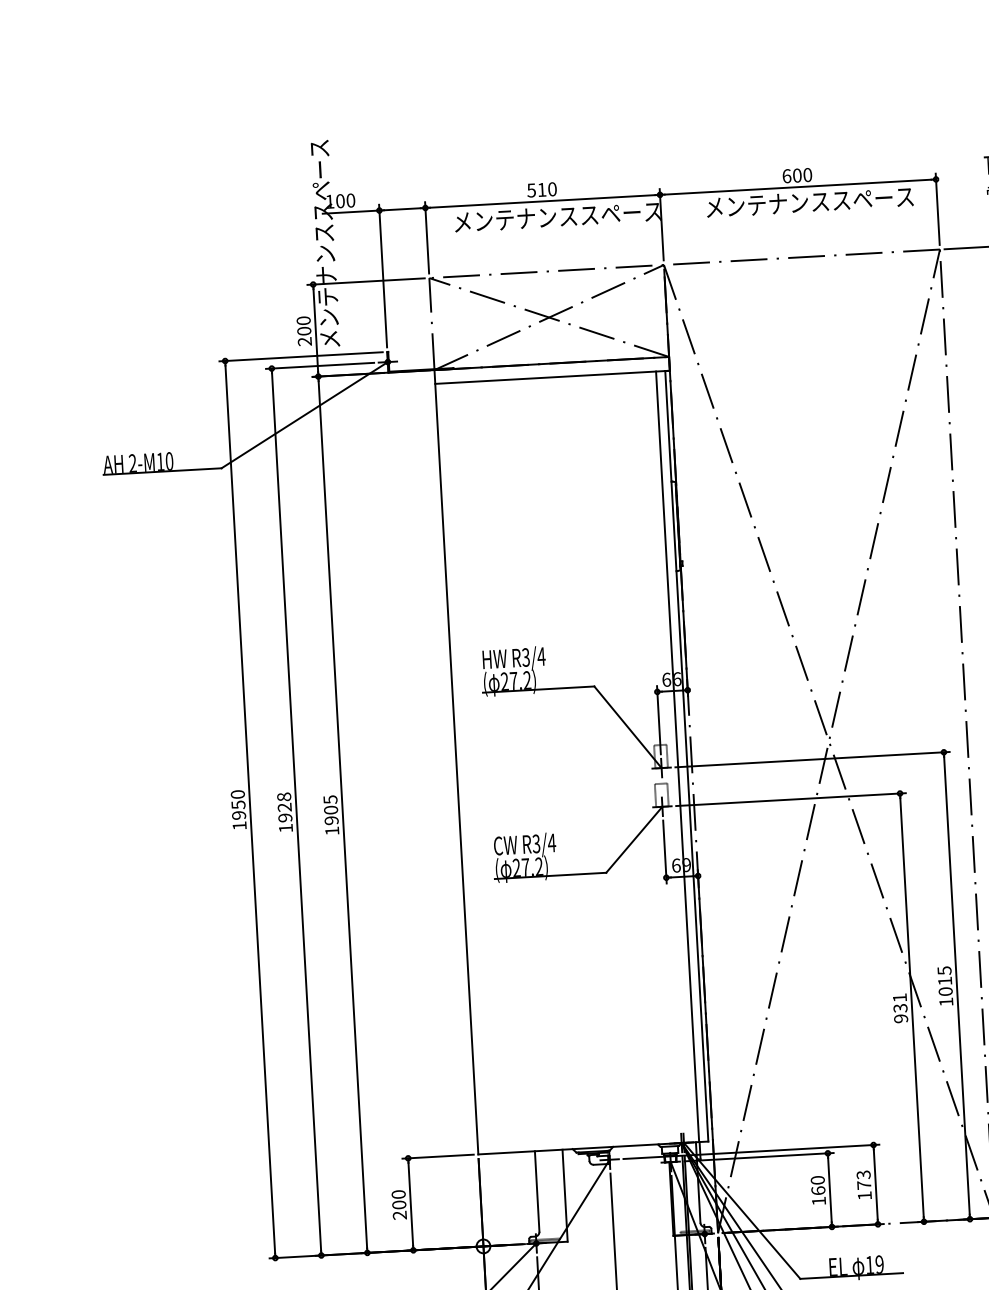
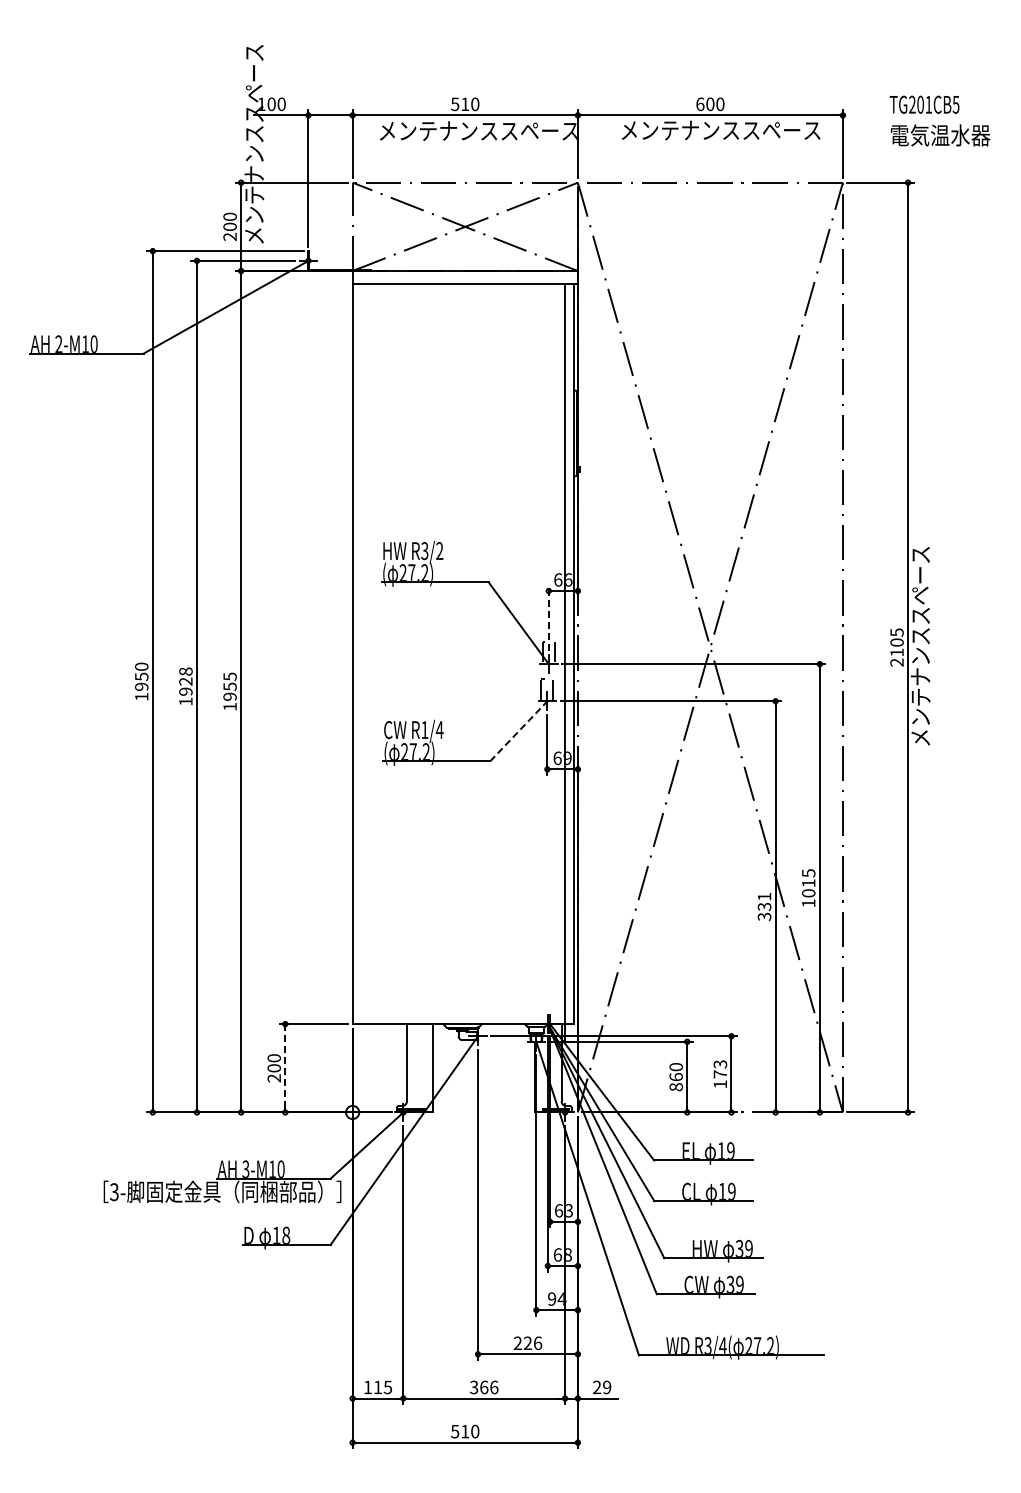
text: (541, 656) -> (439, 550), R3/4 -> R3/2
line: (658, 720) -> (548, 618), solid -> dashed
text: (330, 809) -> (229, 686), 1905 -> 1955
line: (634, 839) -> (518, 731), solid -> dashed
text: (536, 844) -> (424, 730), R3/4 -> R1/4
text: (901, 1018) -> (764, 916), 931 -> 331
text: (818, 1201) -> (675, 1087), 160 -> 860
line: (410, 1204) -> (285, 1068), solid -> dashed

